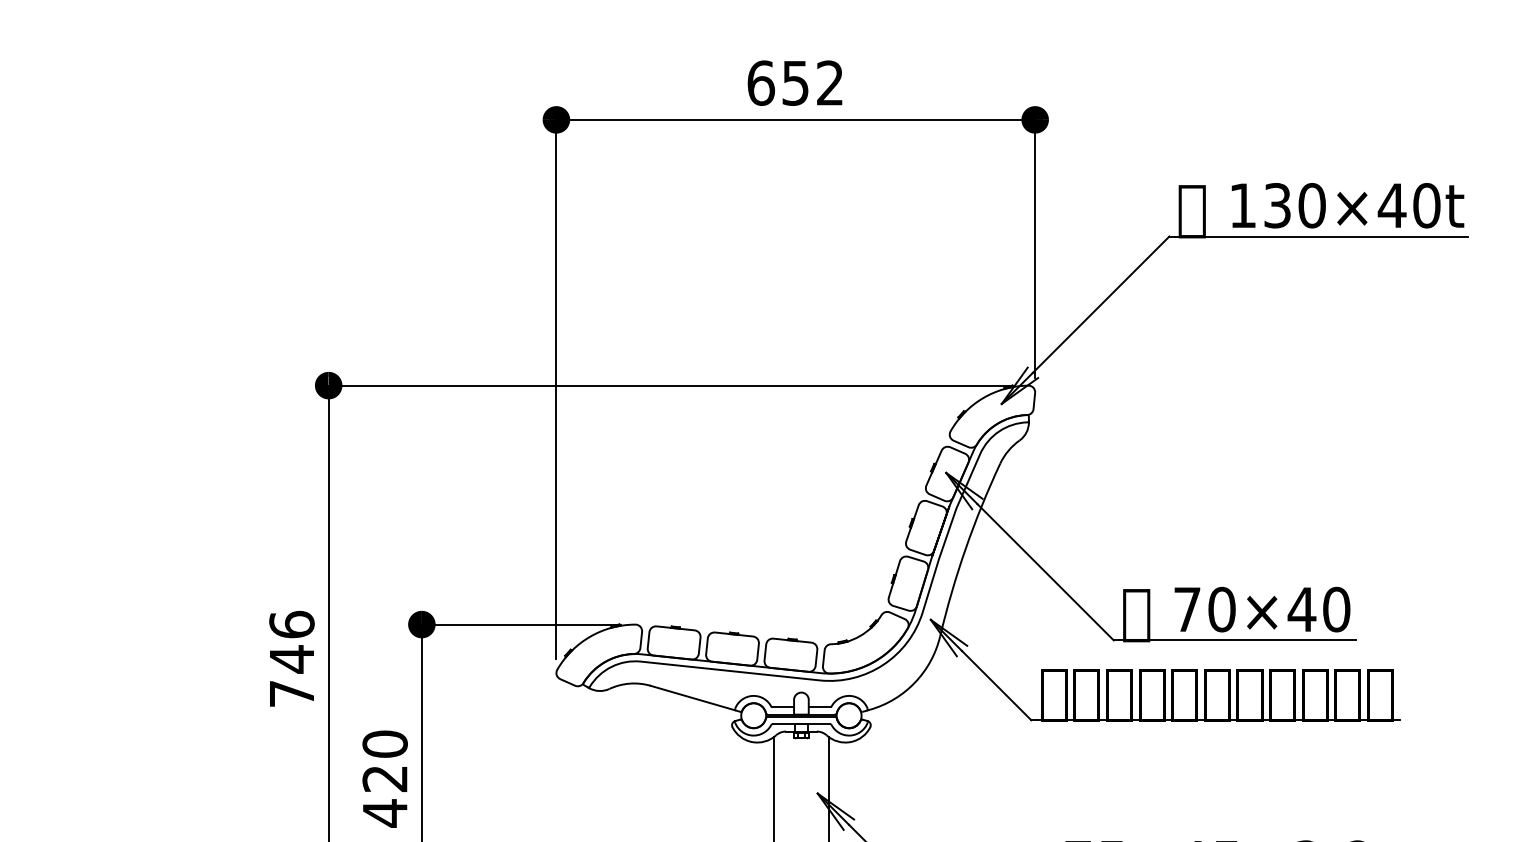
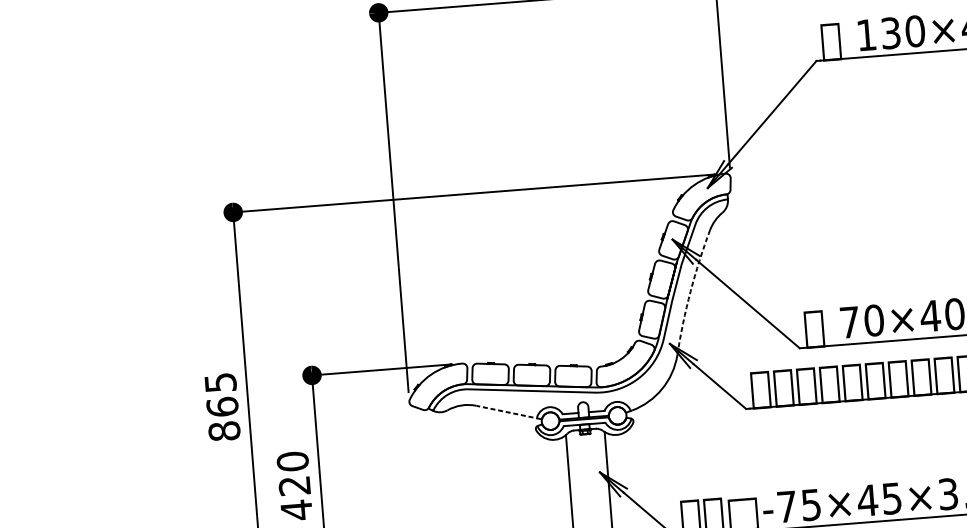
arc: (965, 548) -> (690, 291), solid -> dashed
text: (291, 658) -> (222, 406), 746 -> 865
line: (695, 698) -> (508, 412), solid -> dashed

